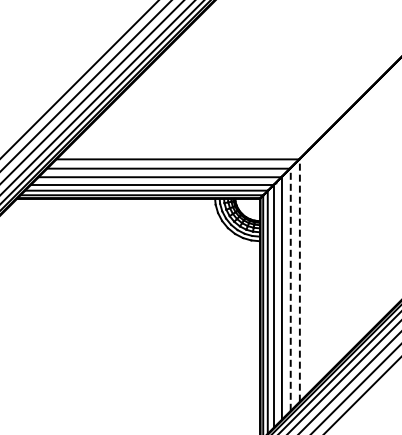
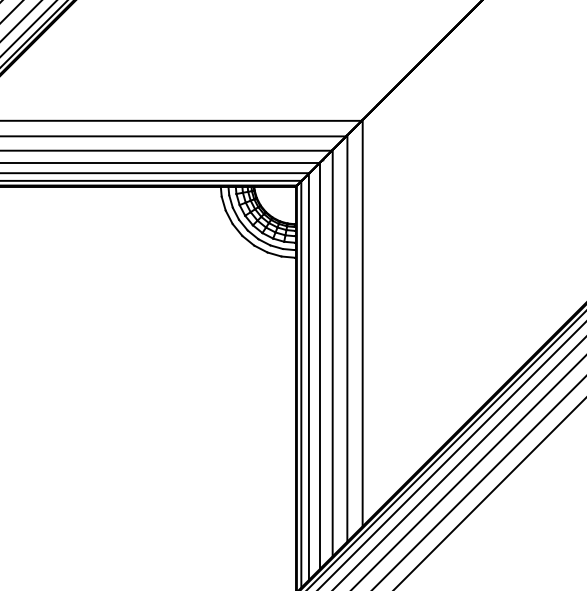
line: (299, 279) -> (362, 321), dashed -> solid
line: (290, 288) -> (346, 336), dashed -> solid

